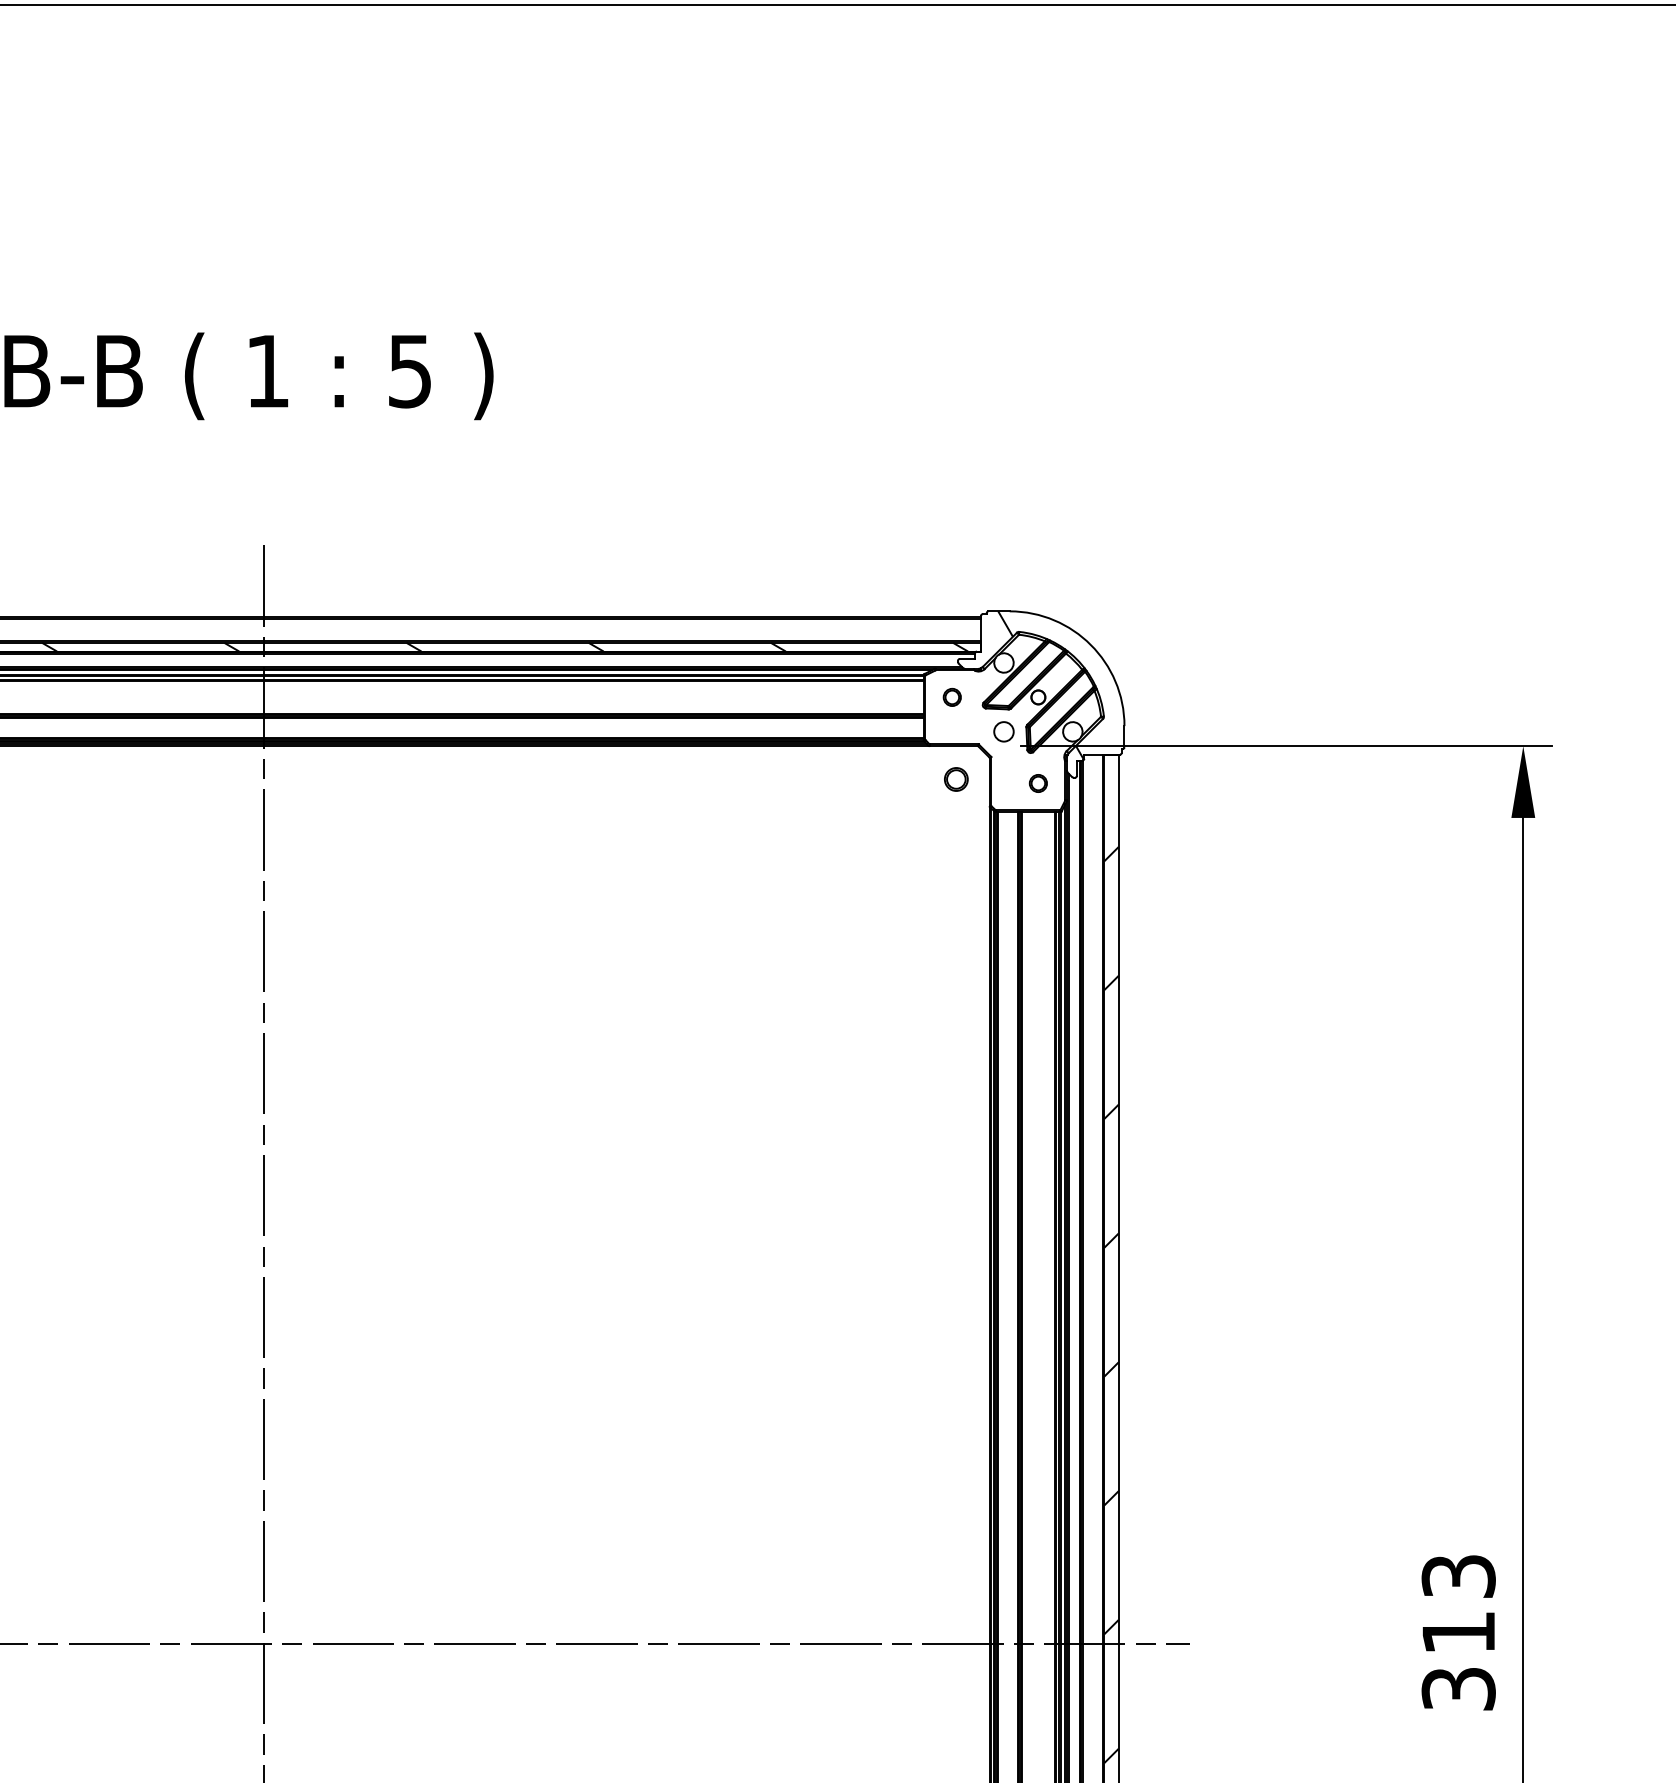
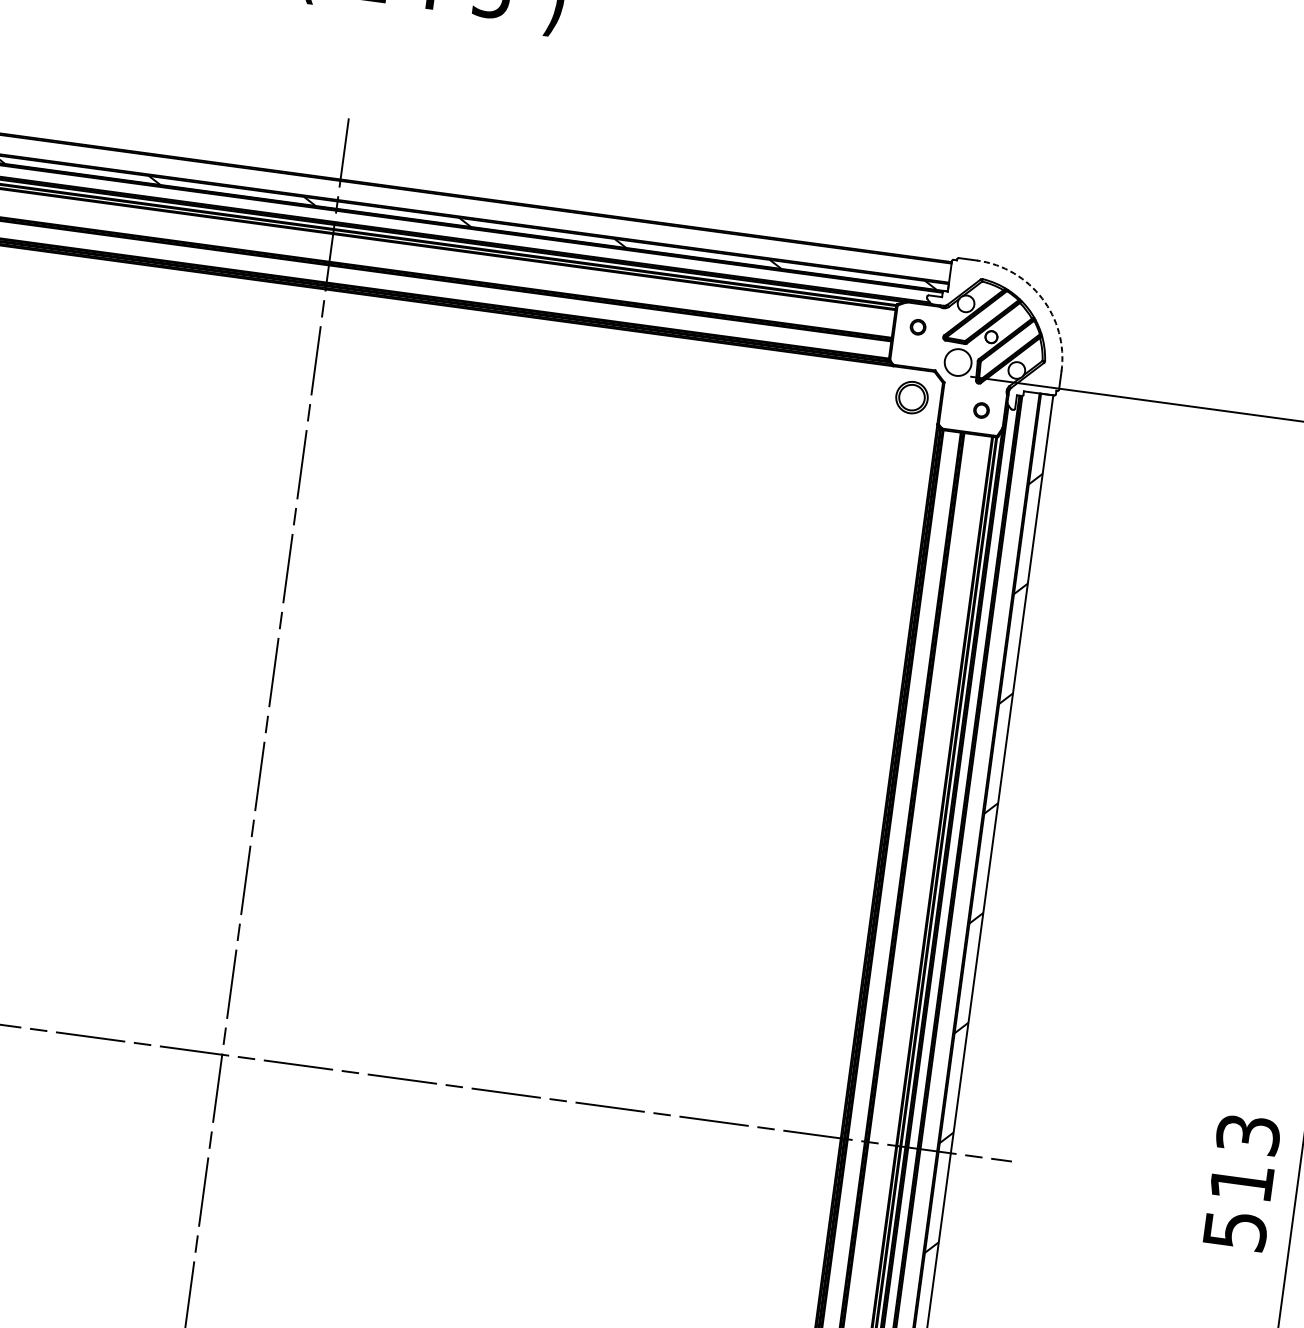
arc: (1090, 644) -> (1041, 298), solid -> dashed
hatch: (1040, 685) -> (994, 327), removed
circle: (1003, 731) -> (957, 362), size x1.6
part: (956, 779) -> (912, 397), size x1.6
text: (1458, 1689) -> (1235, 1230), 313 -> 513

